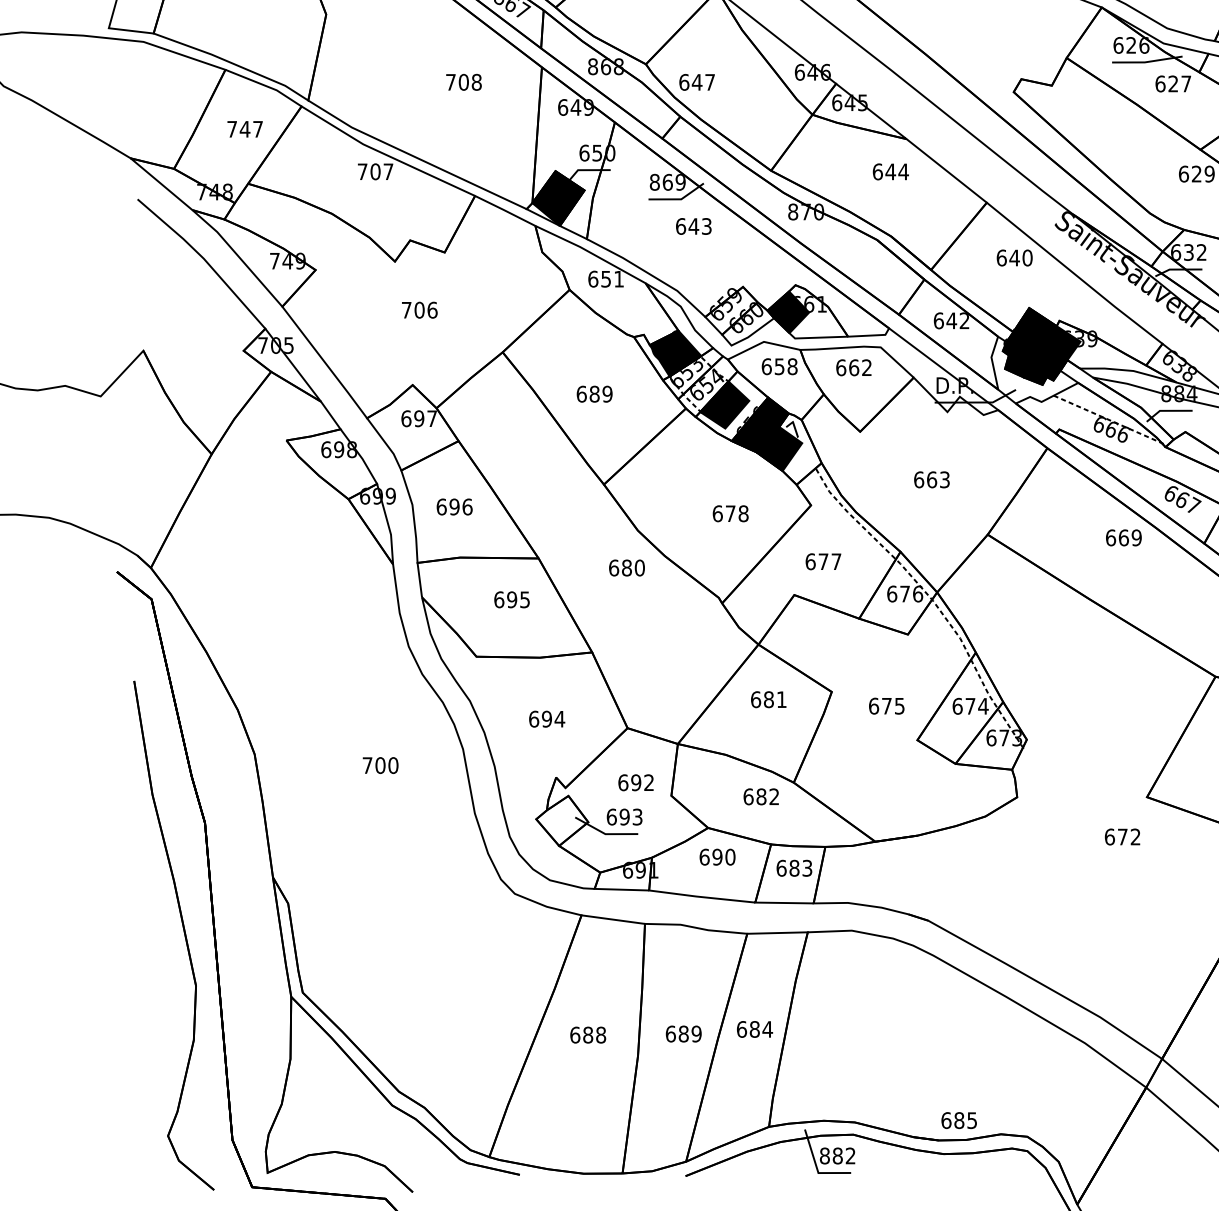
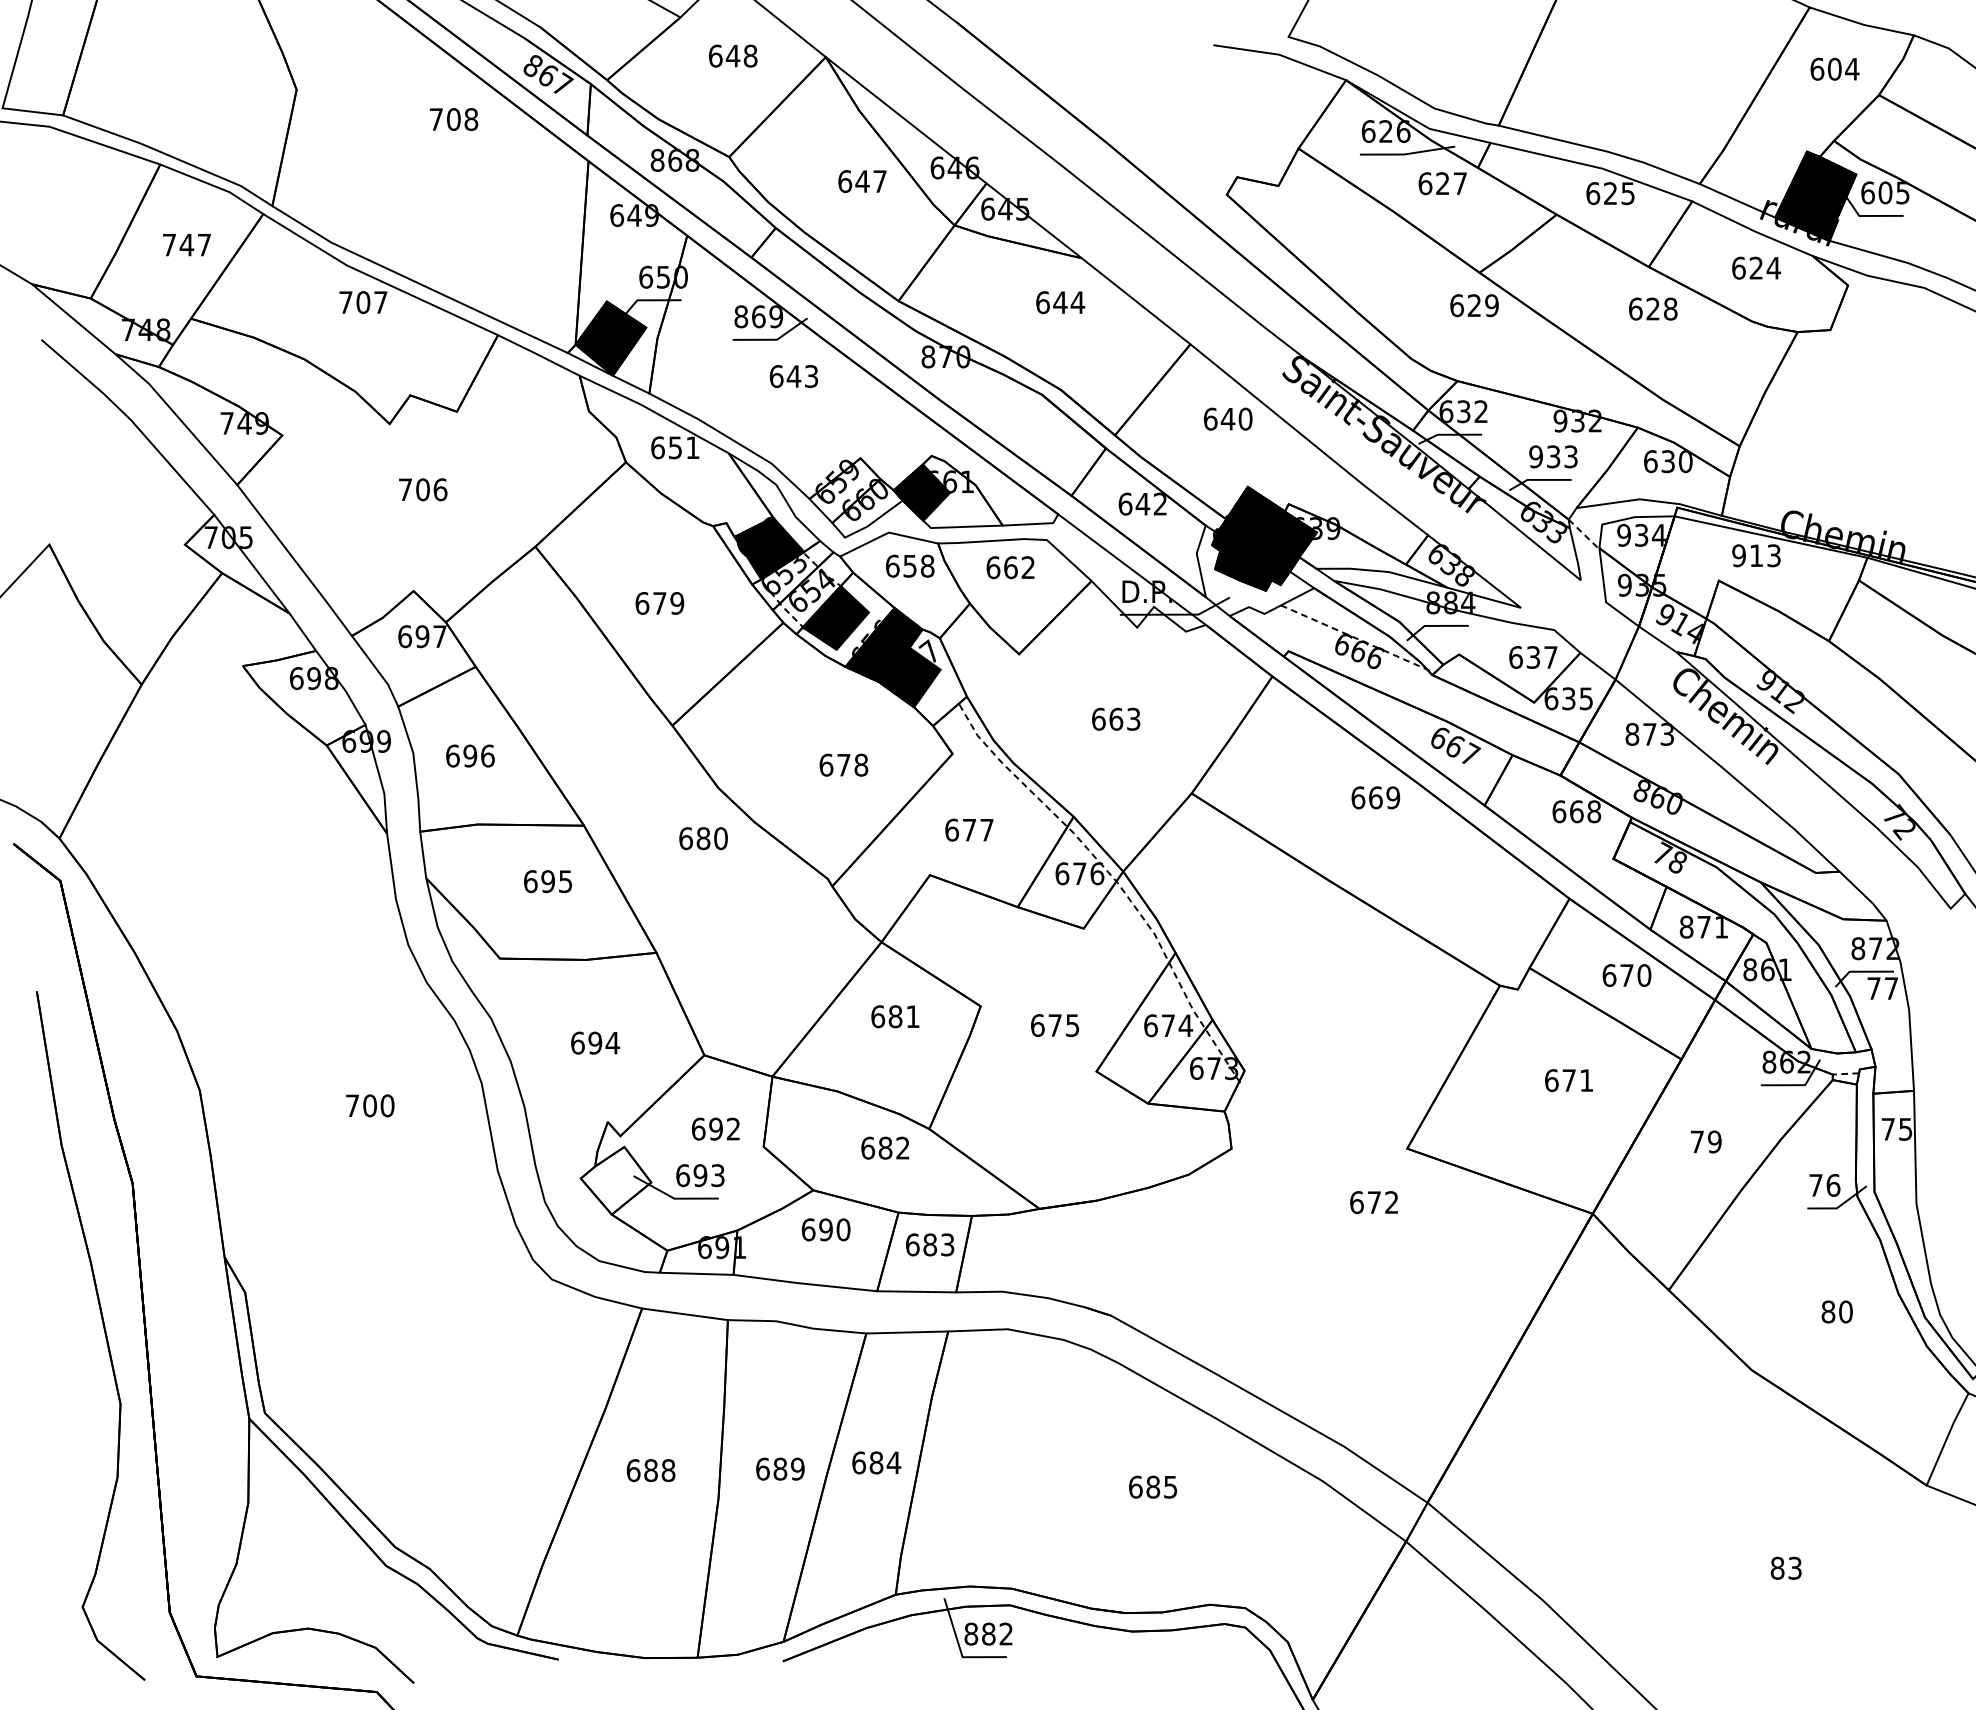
text: (464, 82) -> (454, 119), moved
text: (697, 82) -> (862, 181), moved
text: (594, 394) -> (659, 603), 689 -> 679
text: (959, 1120) -> (1153, 1486), moved

